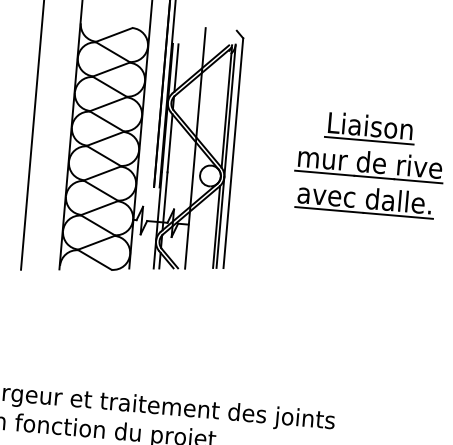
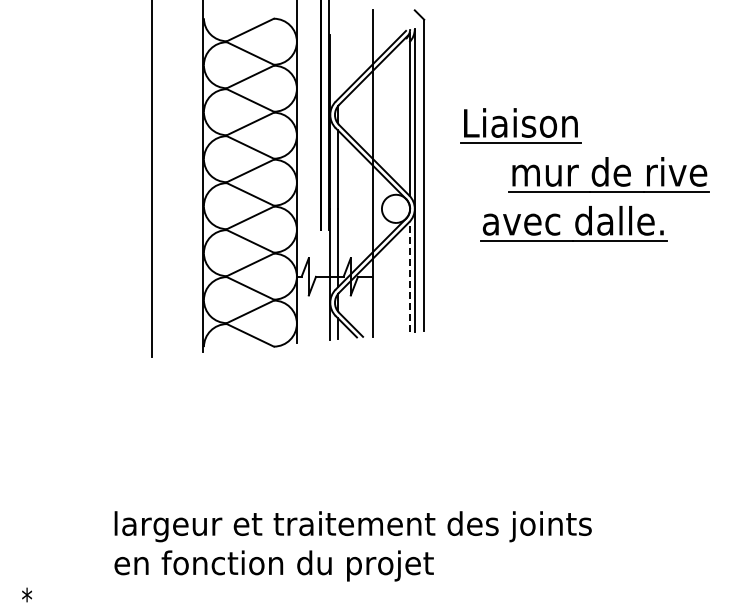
line: (176, 68) -> (337, 67), removed
part: (370, 127) -> (520, 125), moved
part: (364, 200) -> (573, 223), moved
line: (216, 226) -> (410, 276), solid -> dashed

